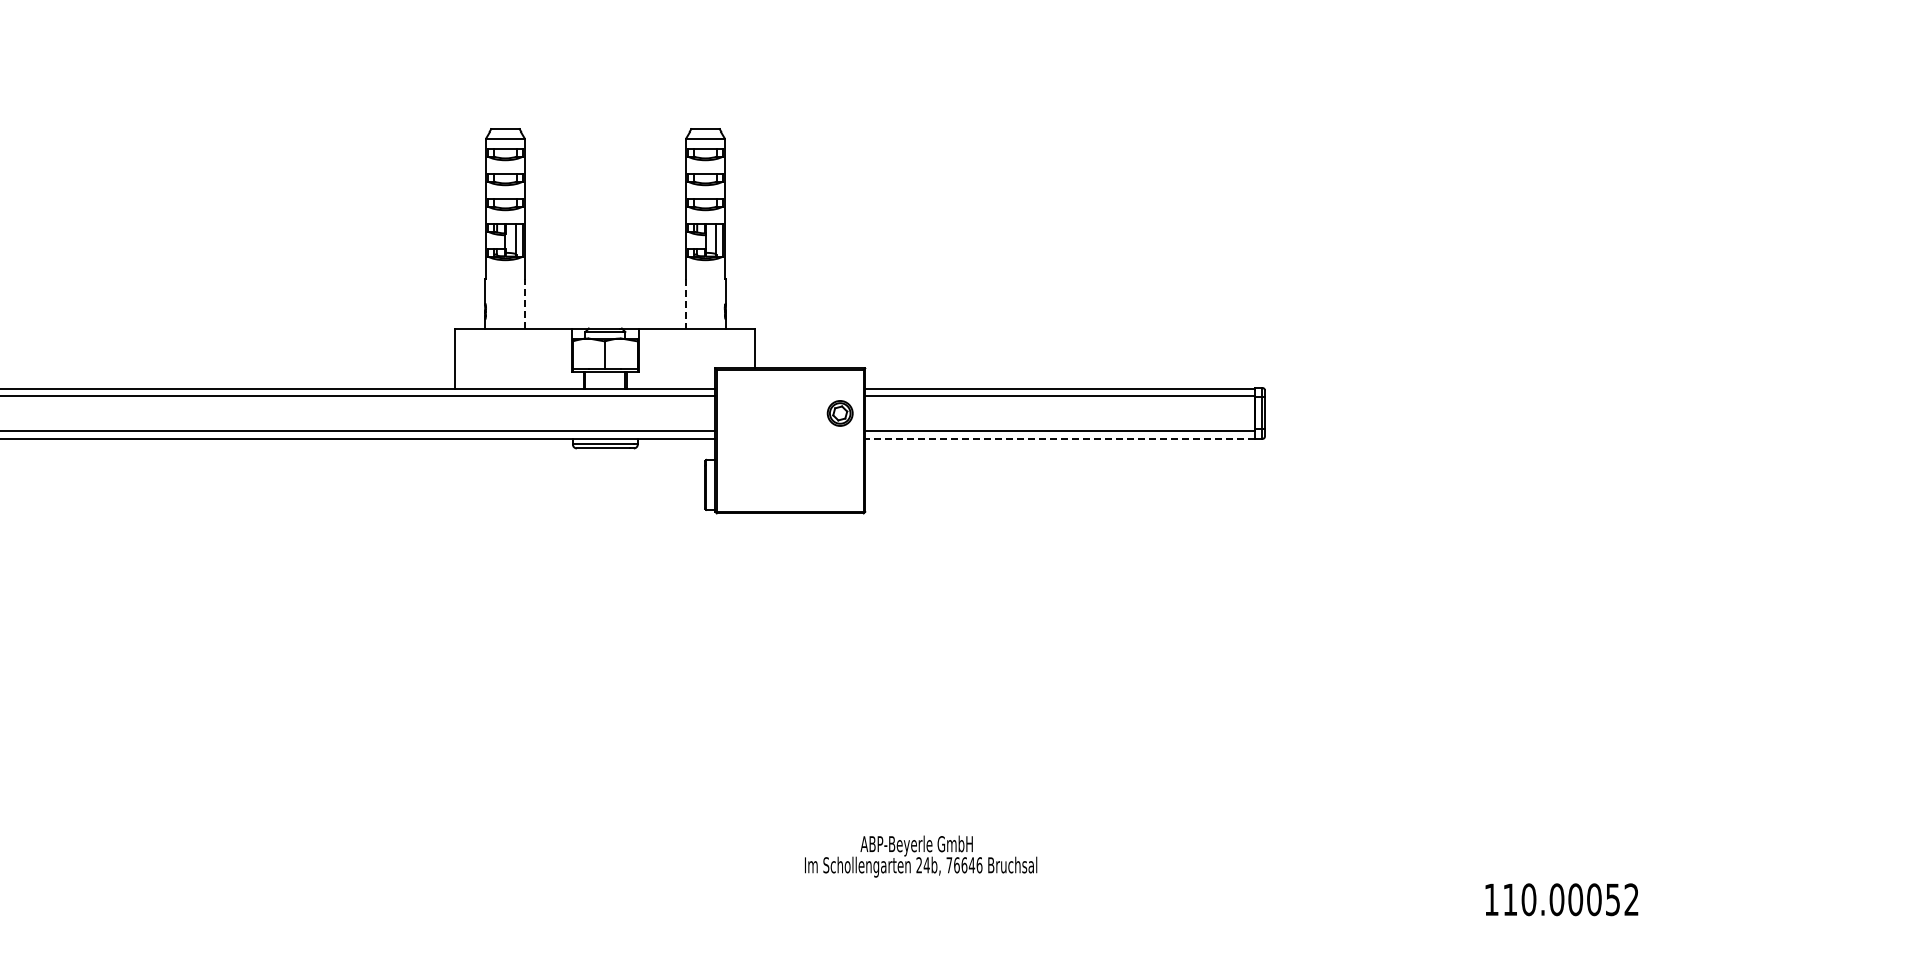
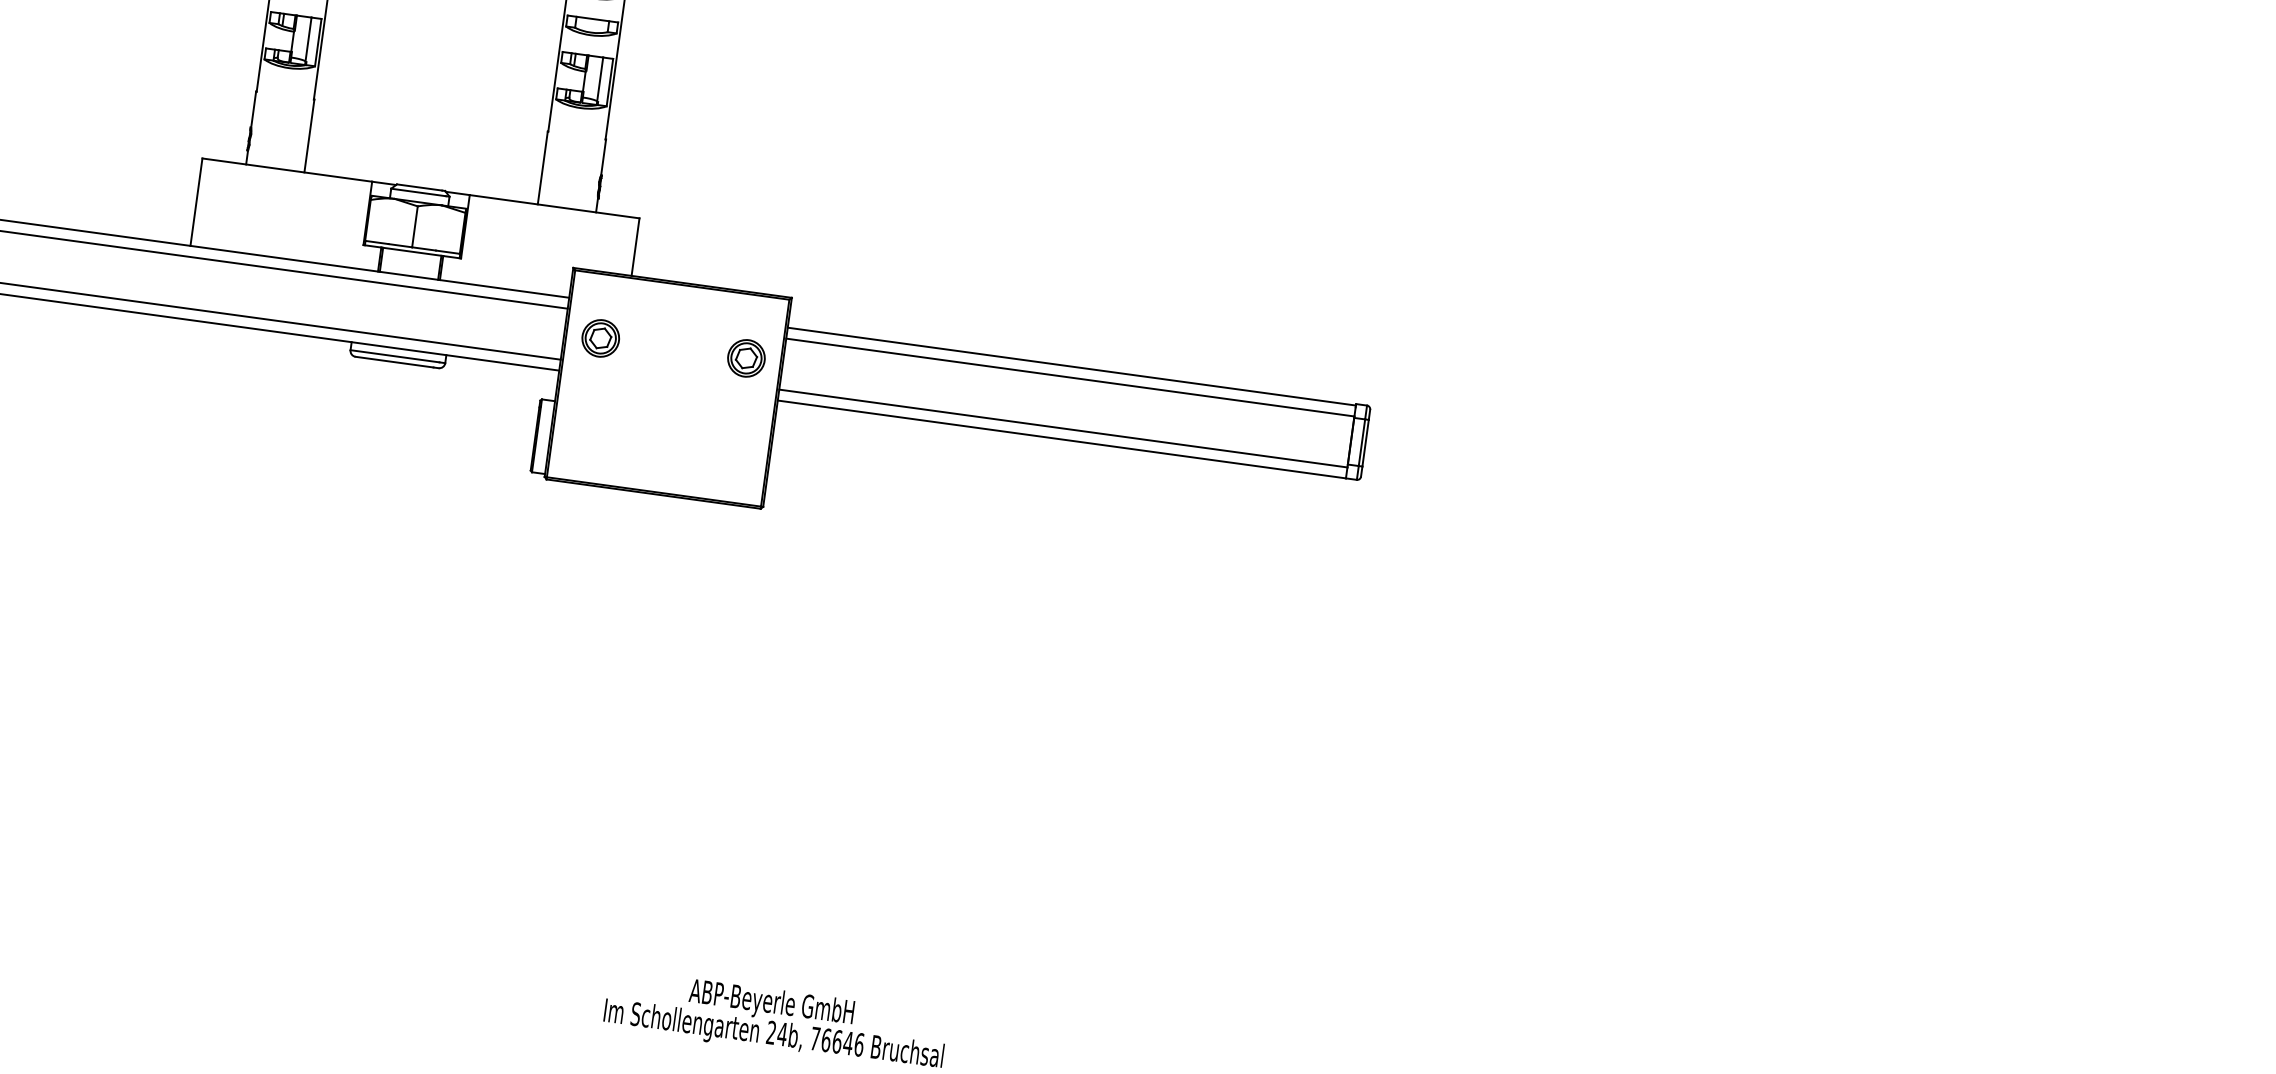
line: (525, 304) -> (309, 136), dashed -> solid
line: (685, 304) -> (542, 168), dashed -> solid
part: (739, 413) -> (599, 338), added
line: (1060, 438) -> (1062, 438), dashed -> solid

